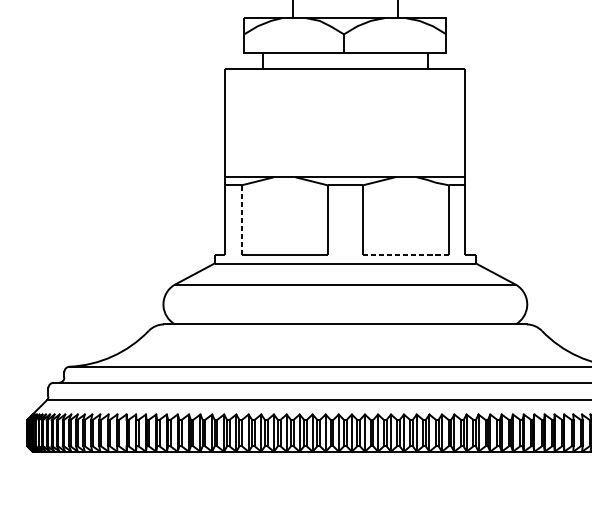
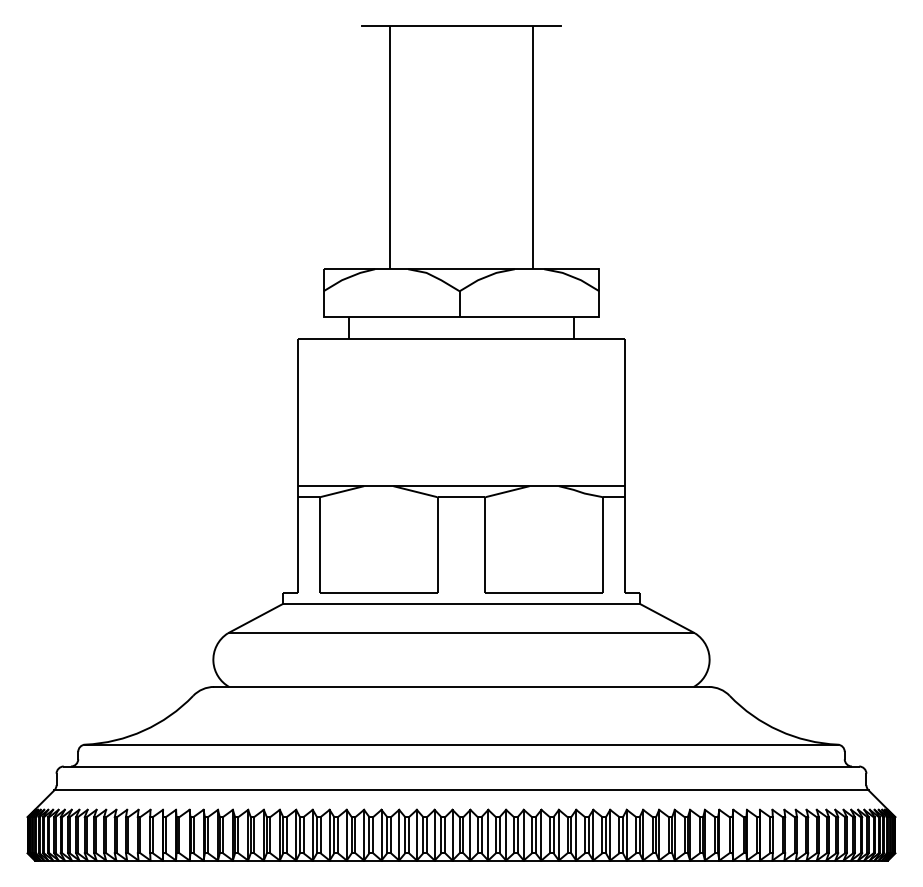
line: (241, 220) -> (319, 545), dashed -> solid
line: (406, 255) -> (544, 592), dashed -> solid

